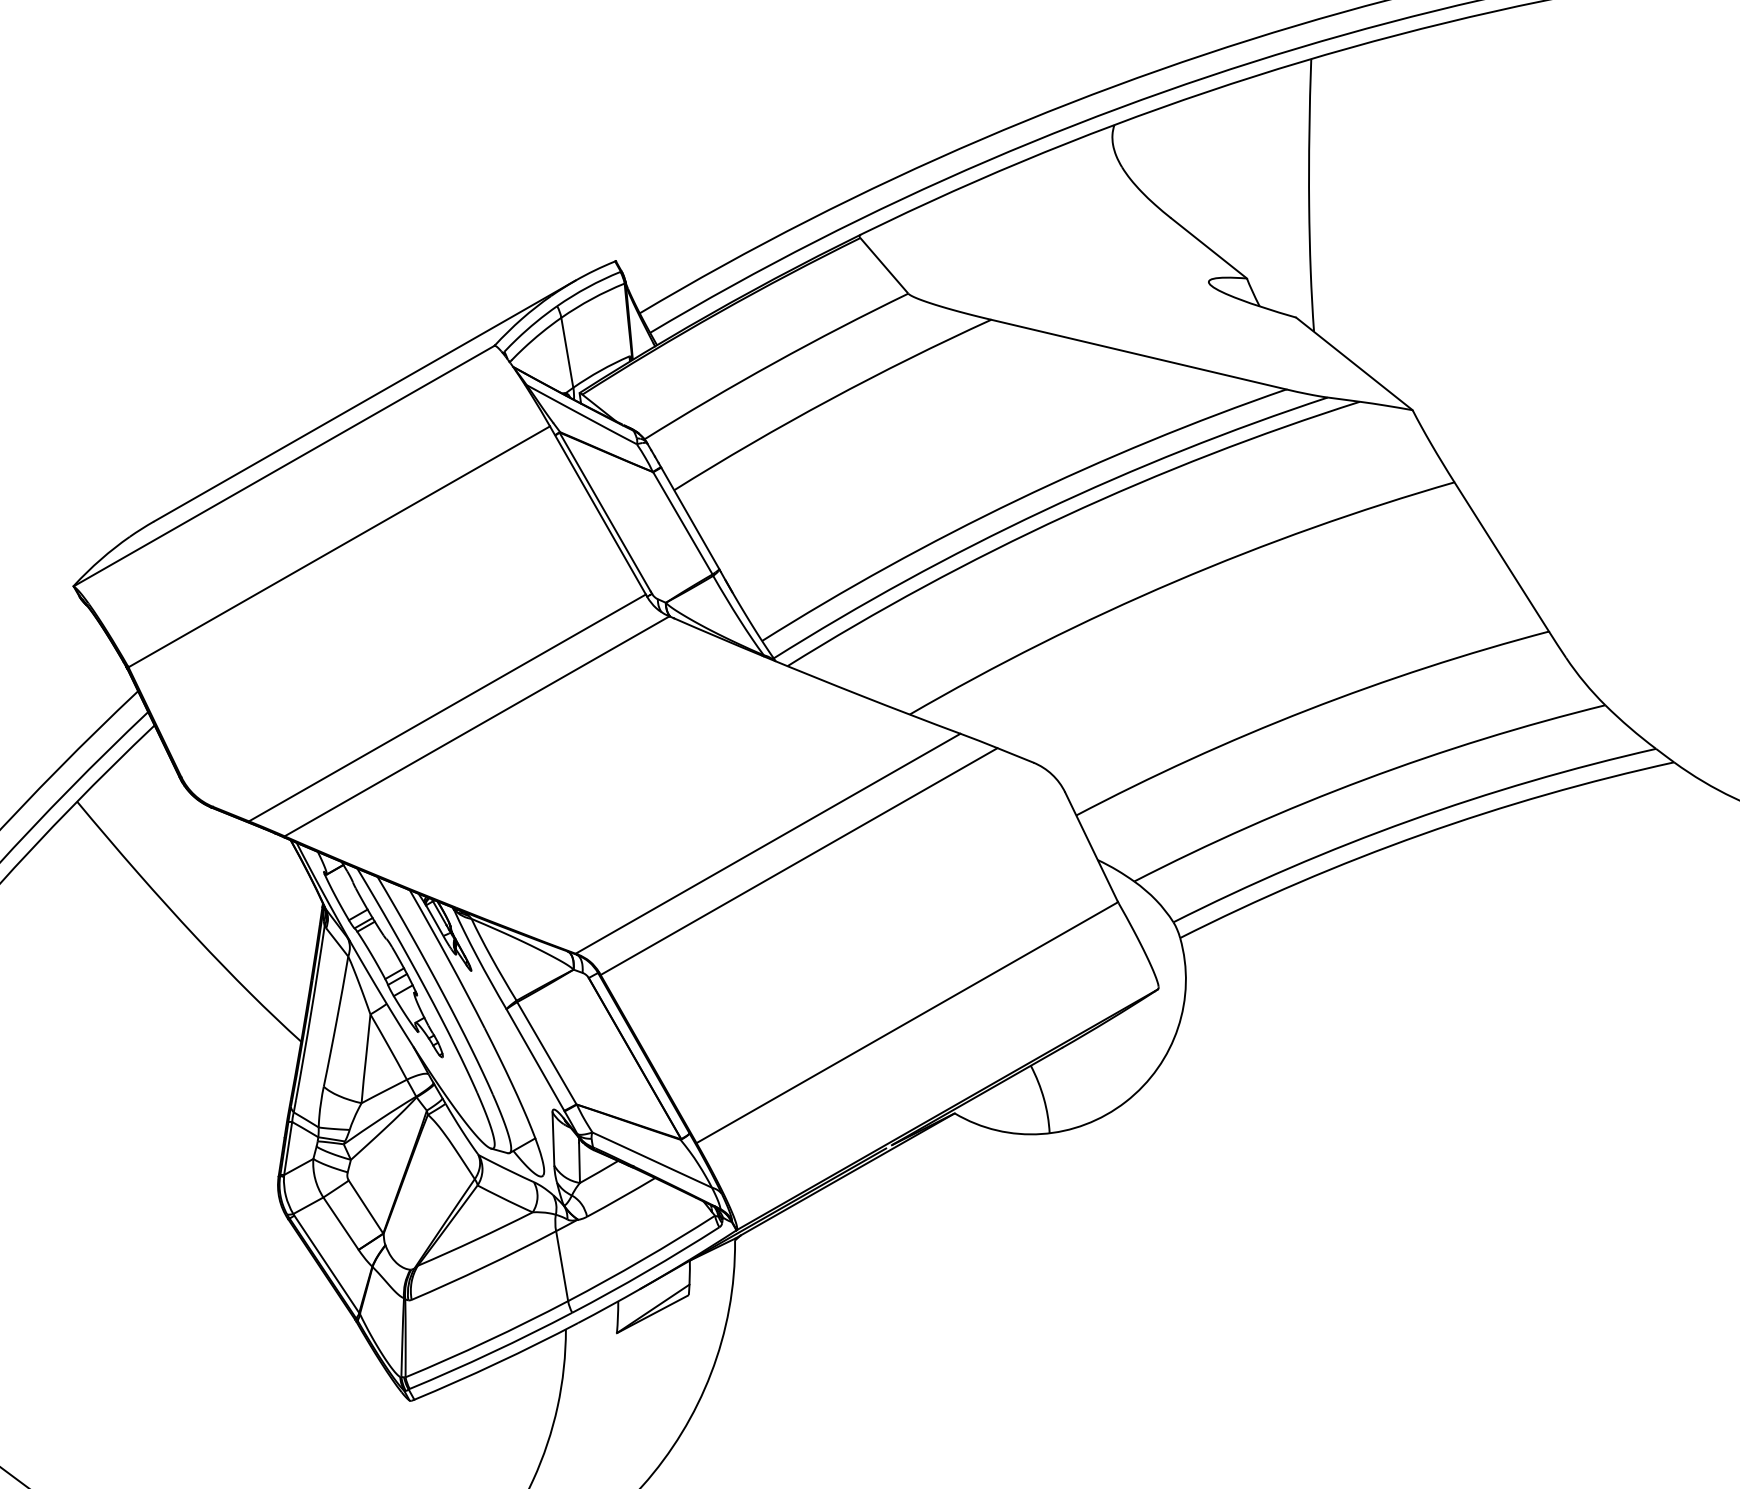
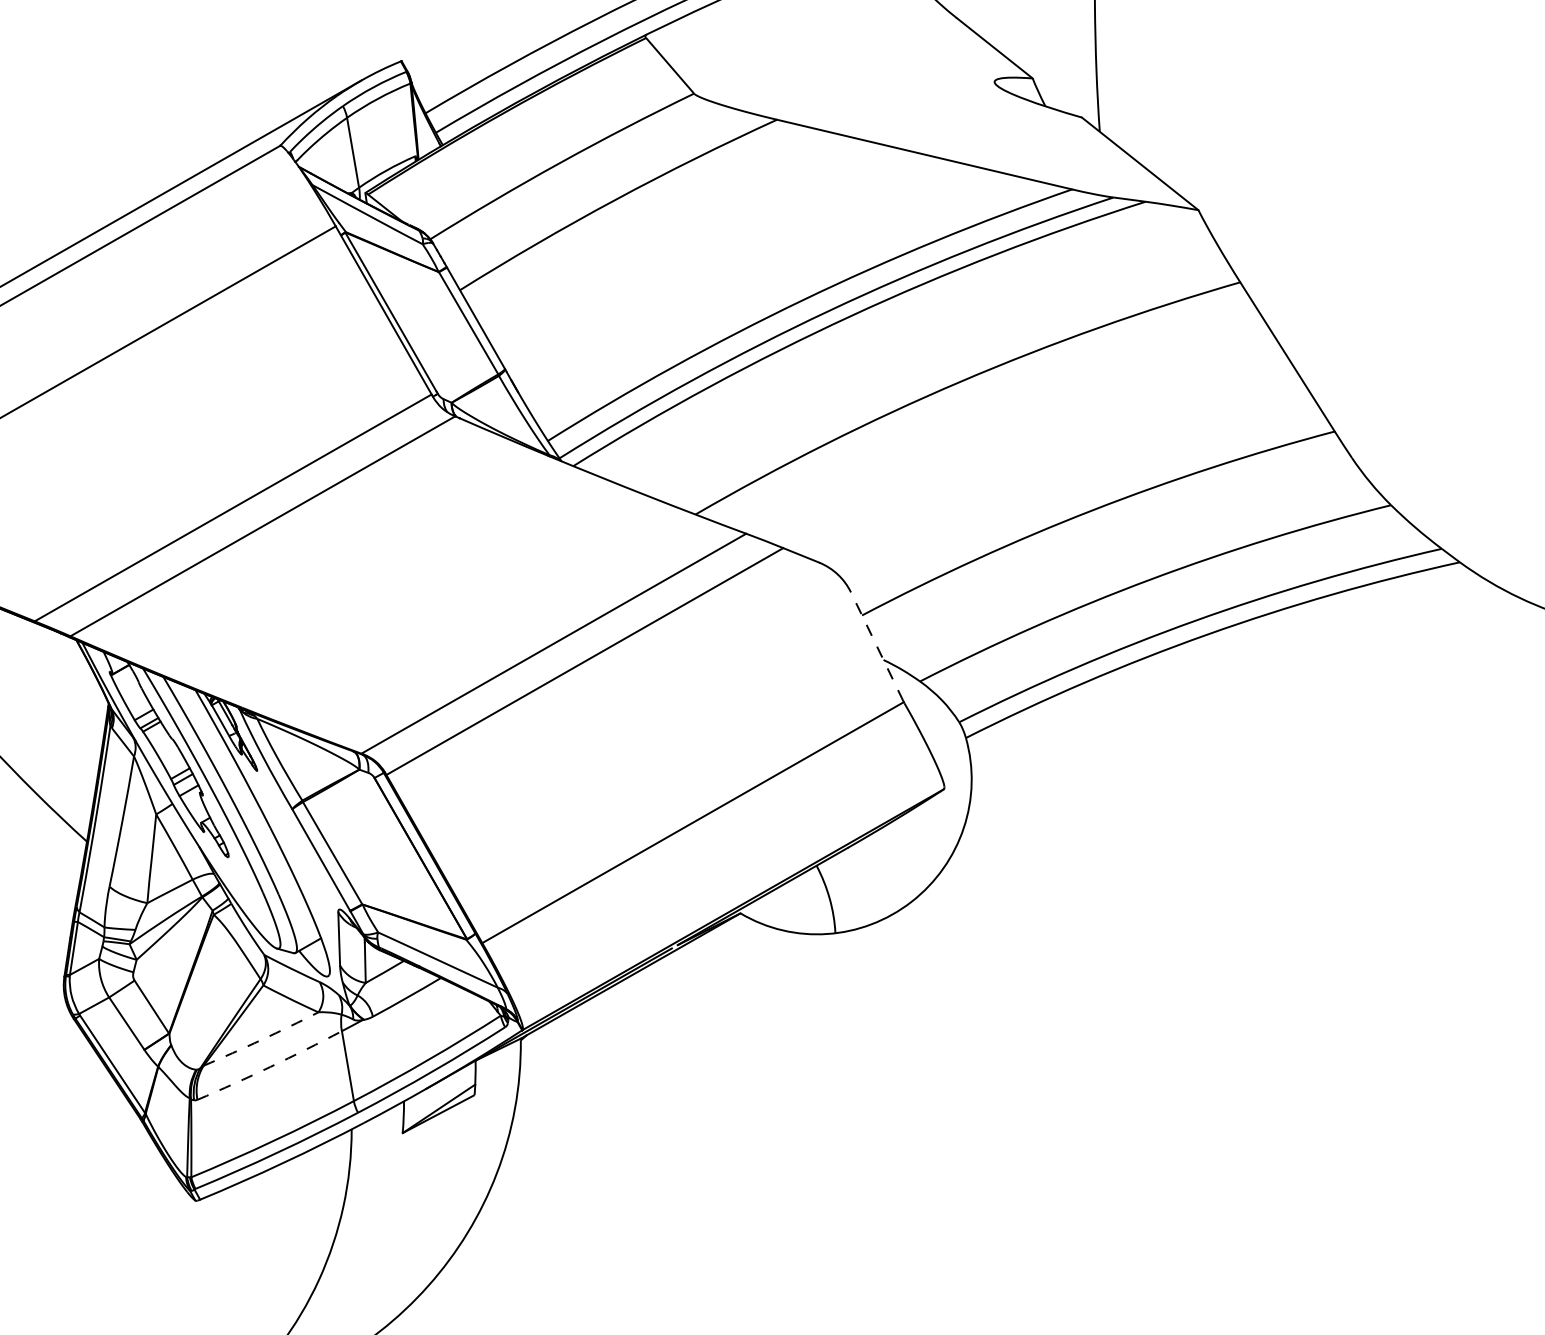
line: (1091, 846) -> (877, 646), solid -> dashed
arc: (475, 1240) -> (261, 1040), solid -> dashed
arc: (484, 1267) -> (270, 1067), solid -> dashed

